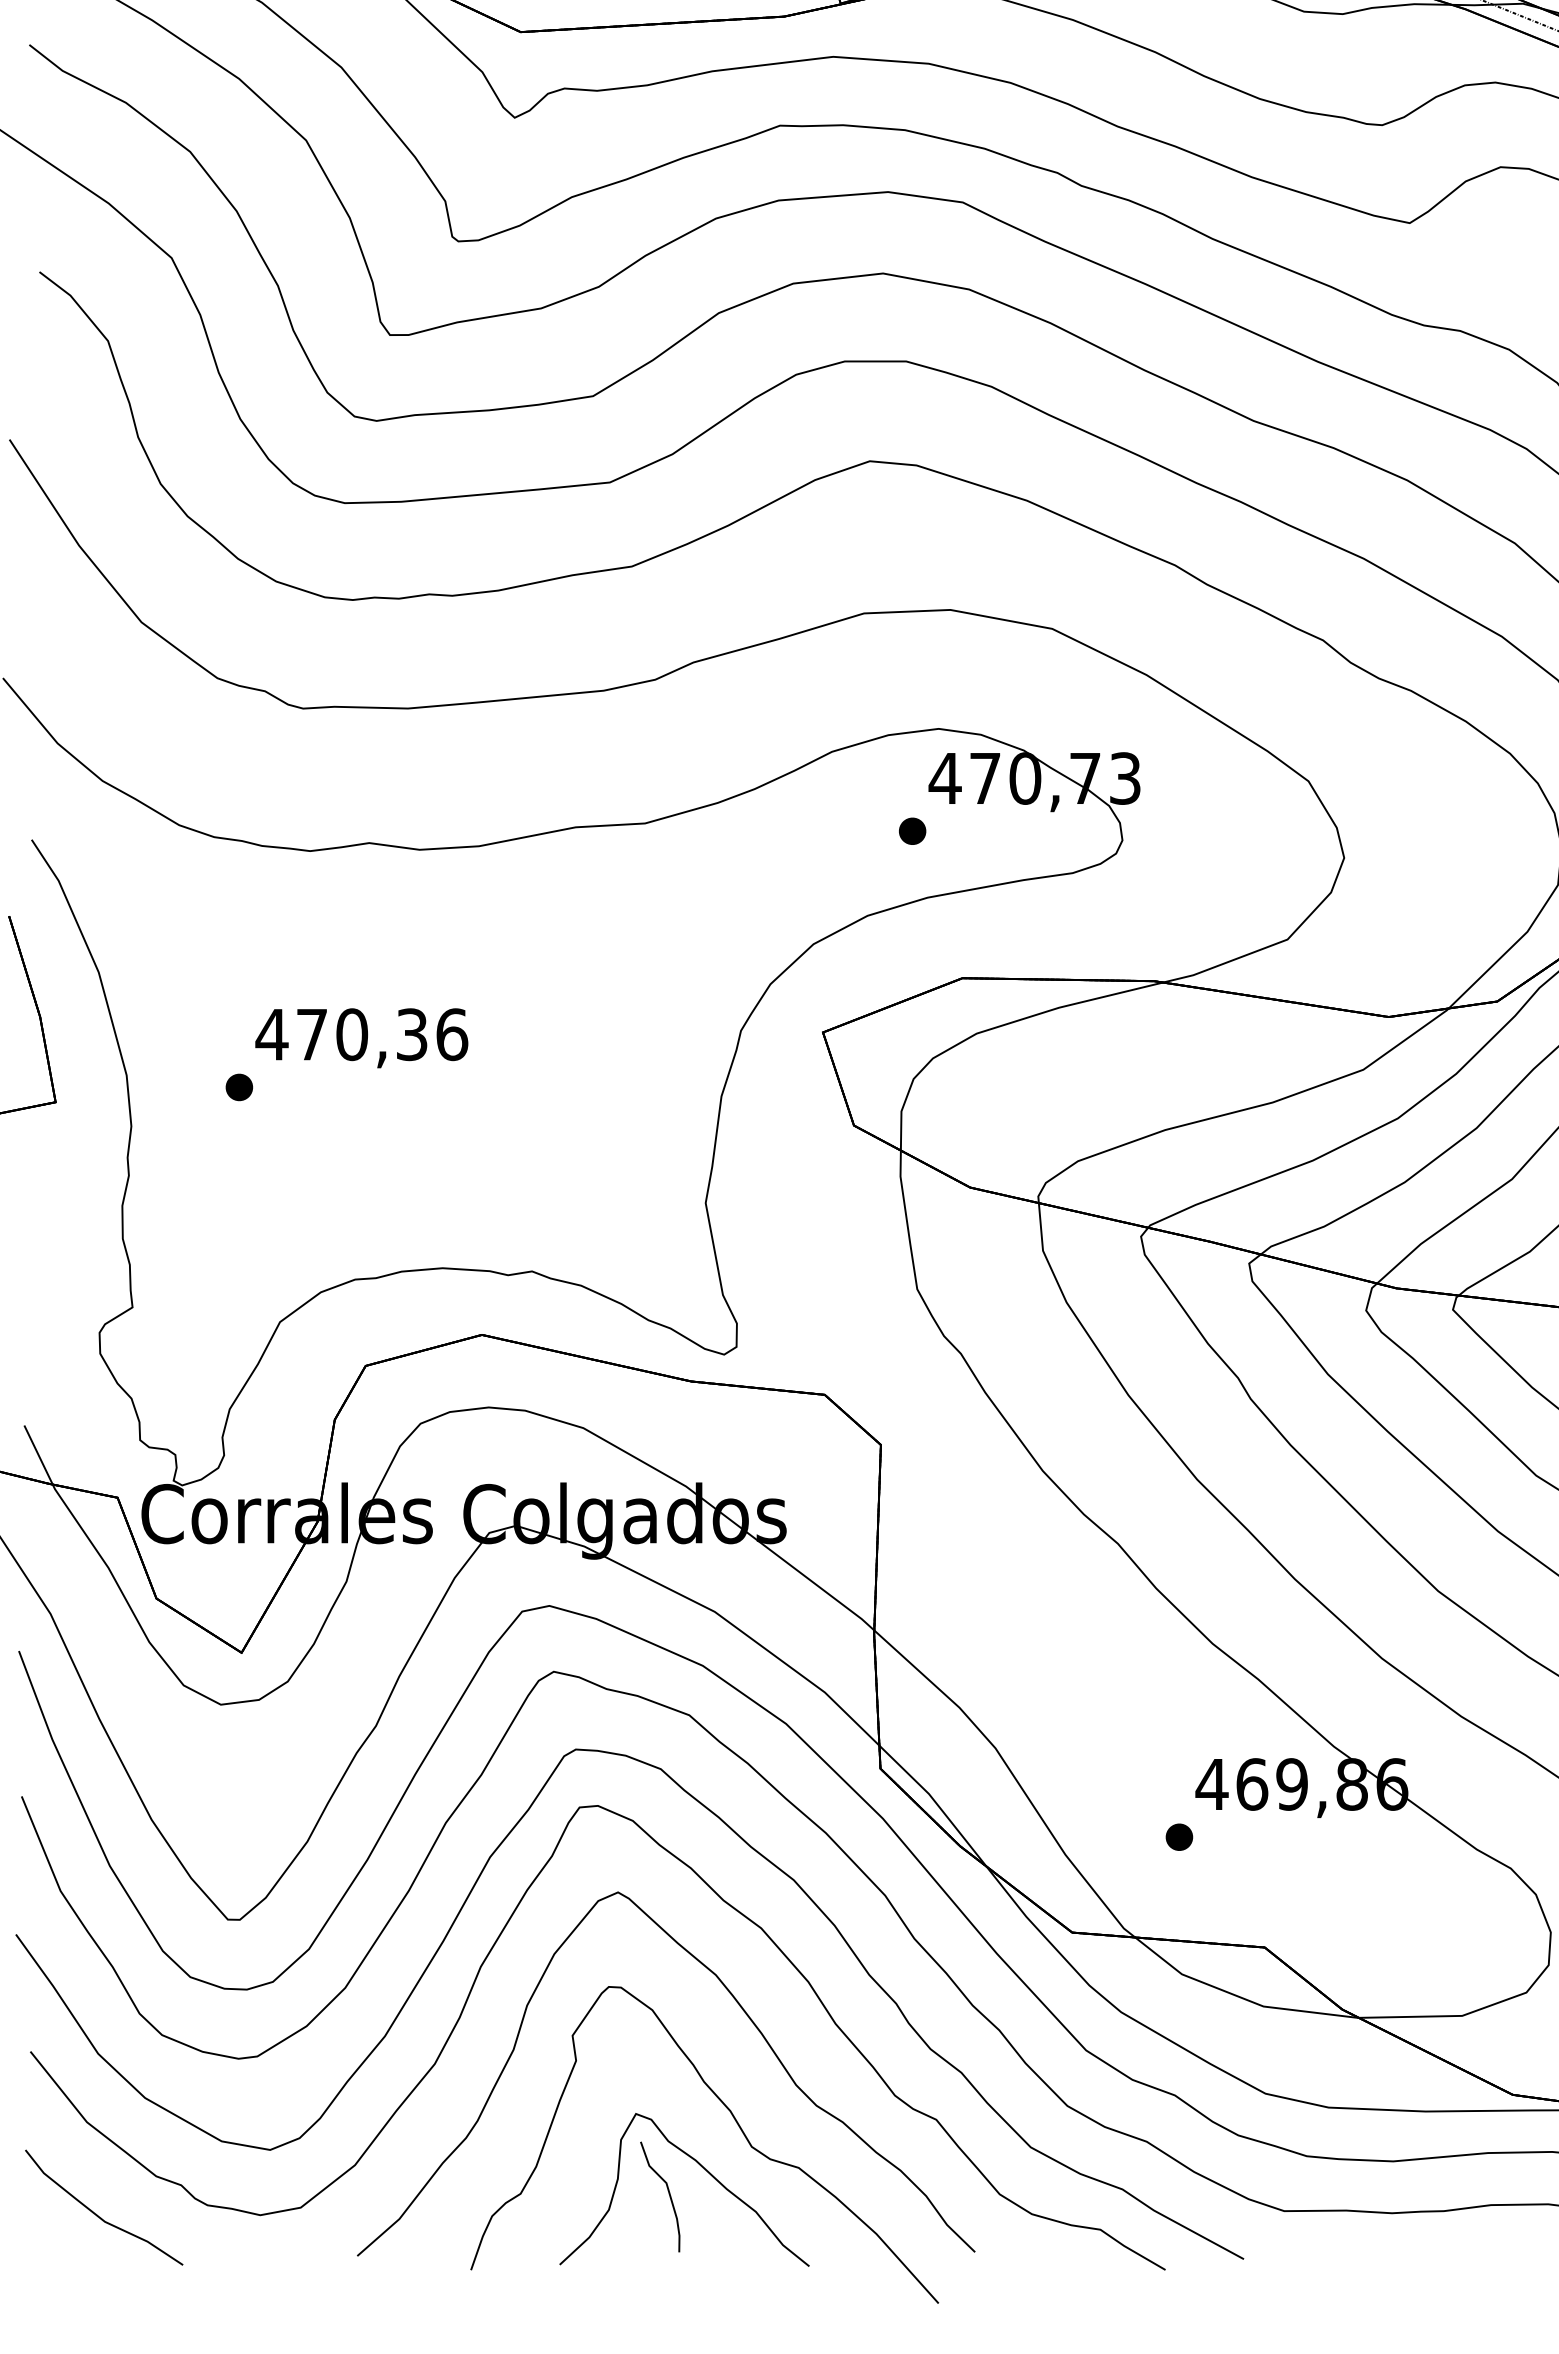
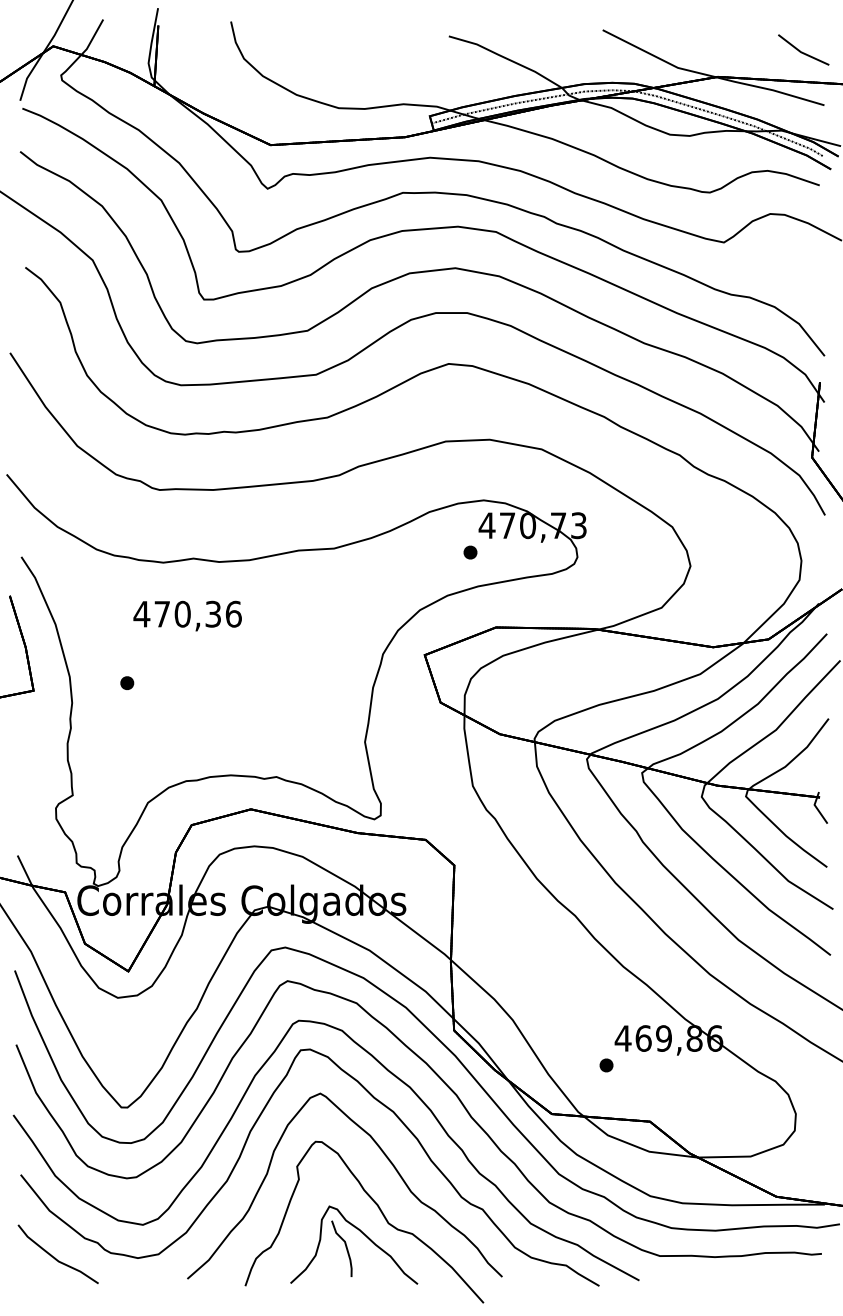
text: (361, 1037) -> (187, 615), moved

